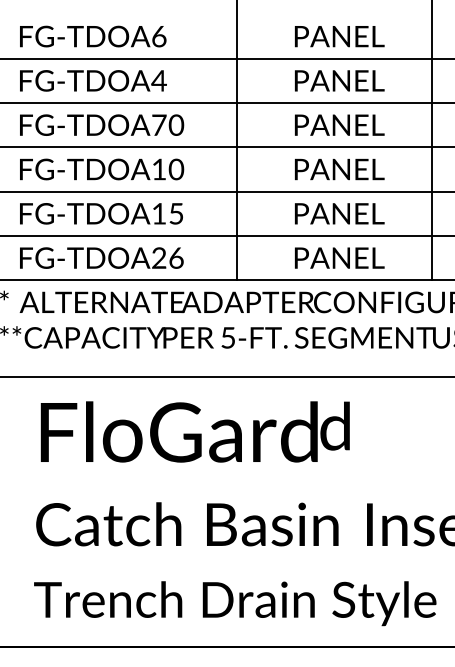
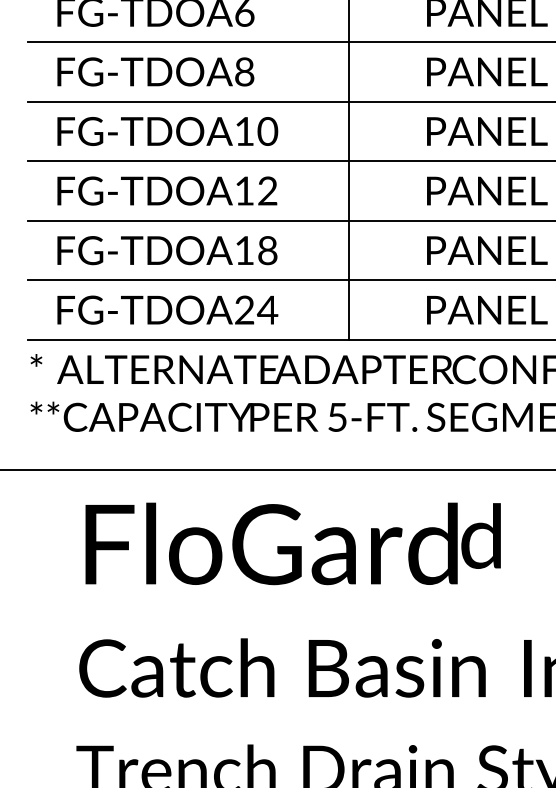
text: (158, 80) -> (243, 71), FG-TDOA4 -> FG-TDOA8
text: (159, 124) -> (245, 130), FG-TDOA70 -> FG-TDOA10
text: (176, 169) -> (267, 191), FG-TDOA10 -> FG-TDOA12
text: (176, 213) -> (267, 250), FG-TDOA15 -> FG-TDOA18
text: (176, 257) -> (267, 309), FG-TDOA26 -> FG-TDOA24

